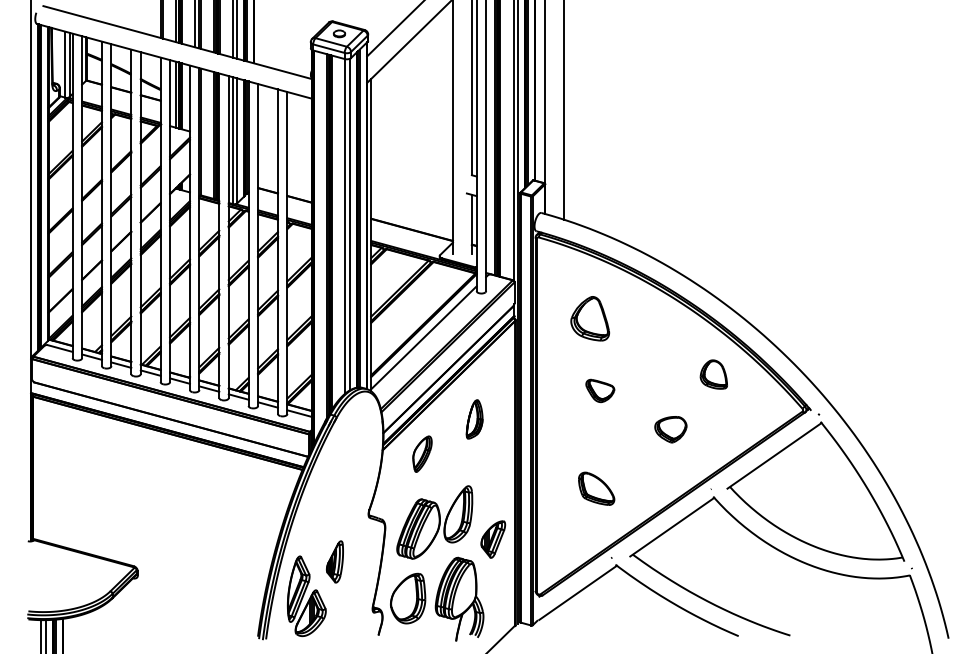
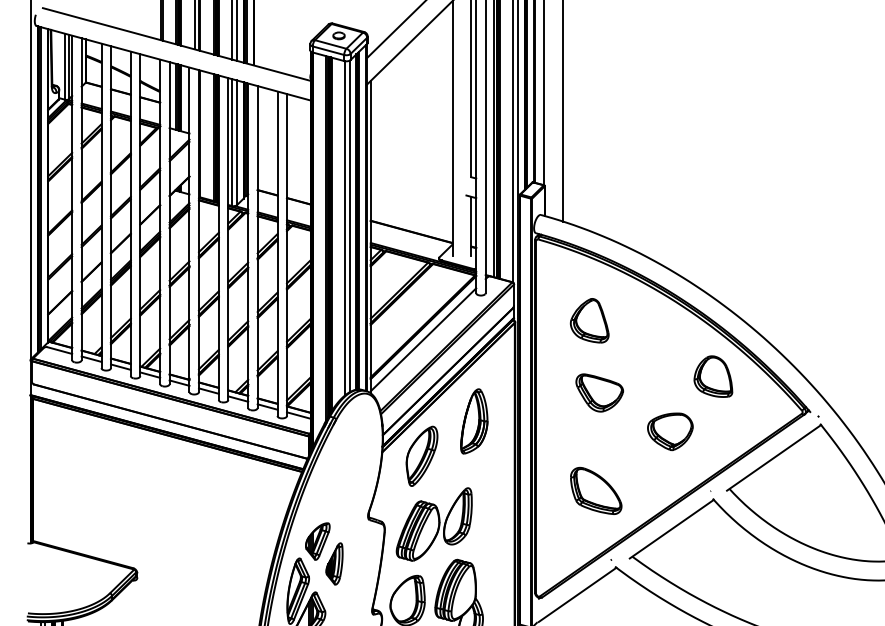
part: (713, 374) -> (713, 376), size x1.43
part: (600, 390) -> (600, 392), size x1.67
part: (474, 419) -> (474, 421), size x1.67
part: (670, 429) -> (670, 431), size x1.43
part: (422, 453) -> (422, 455), size x1.67
part: (596, 488) -> (596, 490), size x1.43
part: (493, 539) -> (318, 541), moved

